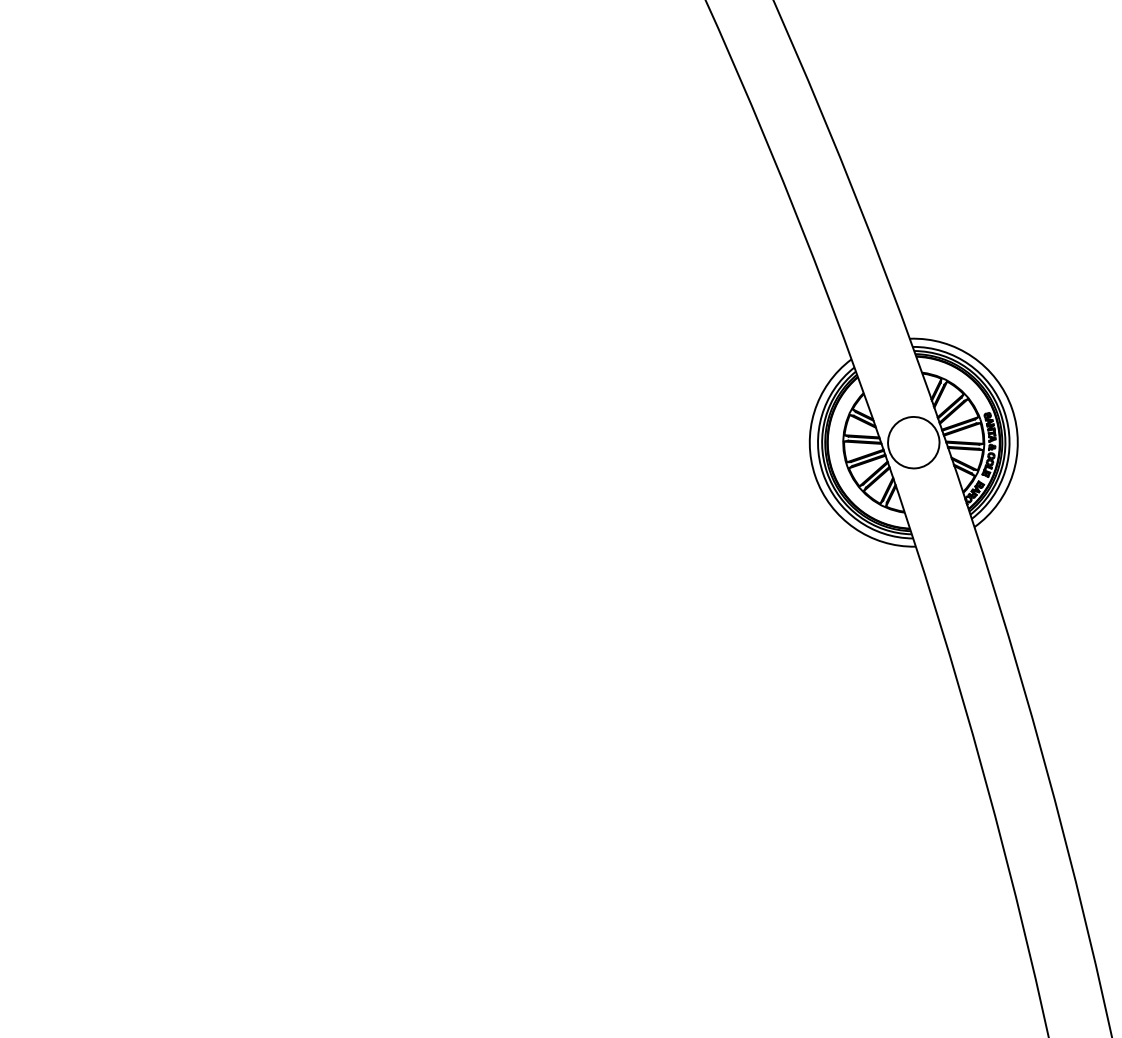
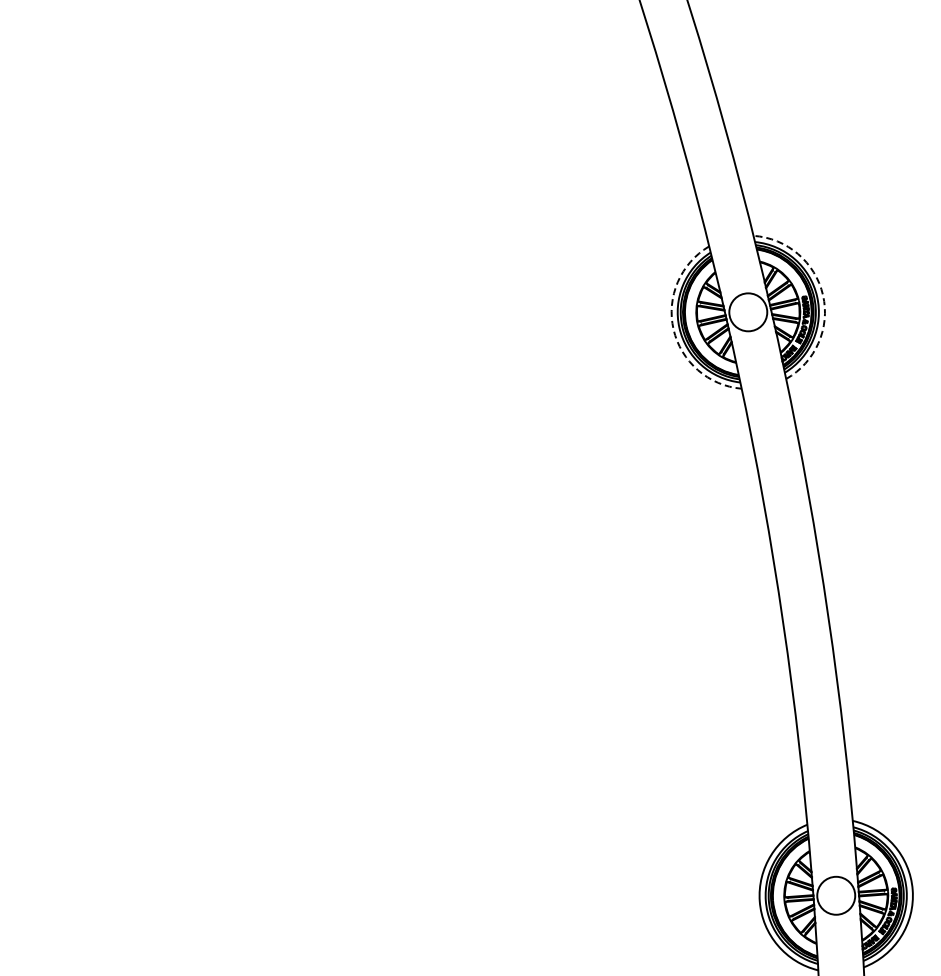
arc: (1012, 409) -> (823, 295), solid -> dashed
arc: (815, 476) -> (673, 329), solid -> dashed

